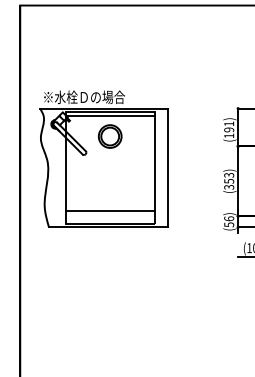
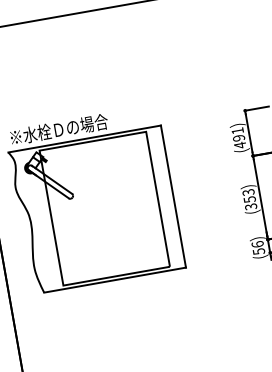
line: (109, 115) -> (92, 146), removed
text: (229, 135) -> (240, 144), (191) -> (491)
part: (109, 136) -> (97, 171), removed
line: (109, 210) -> (112, 259), removed

